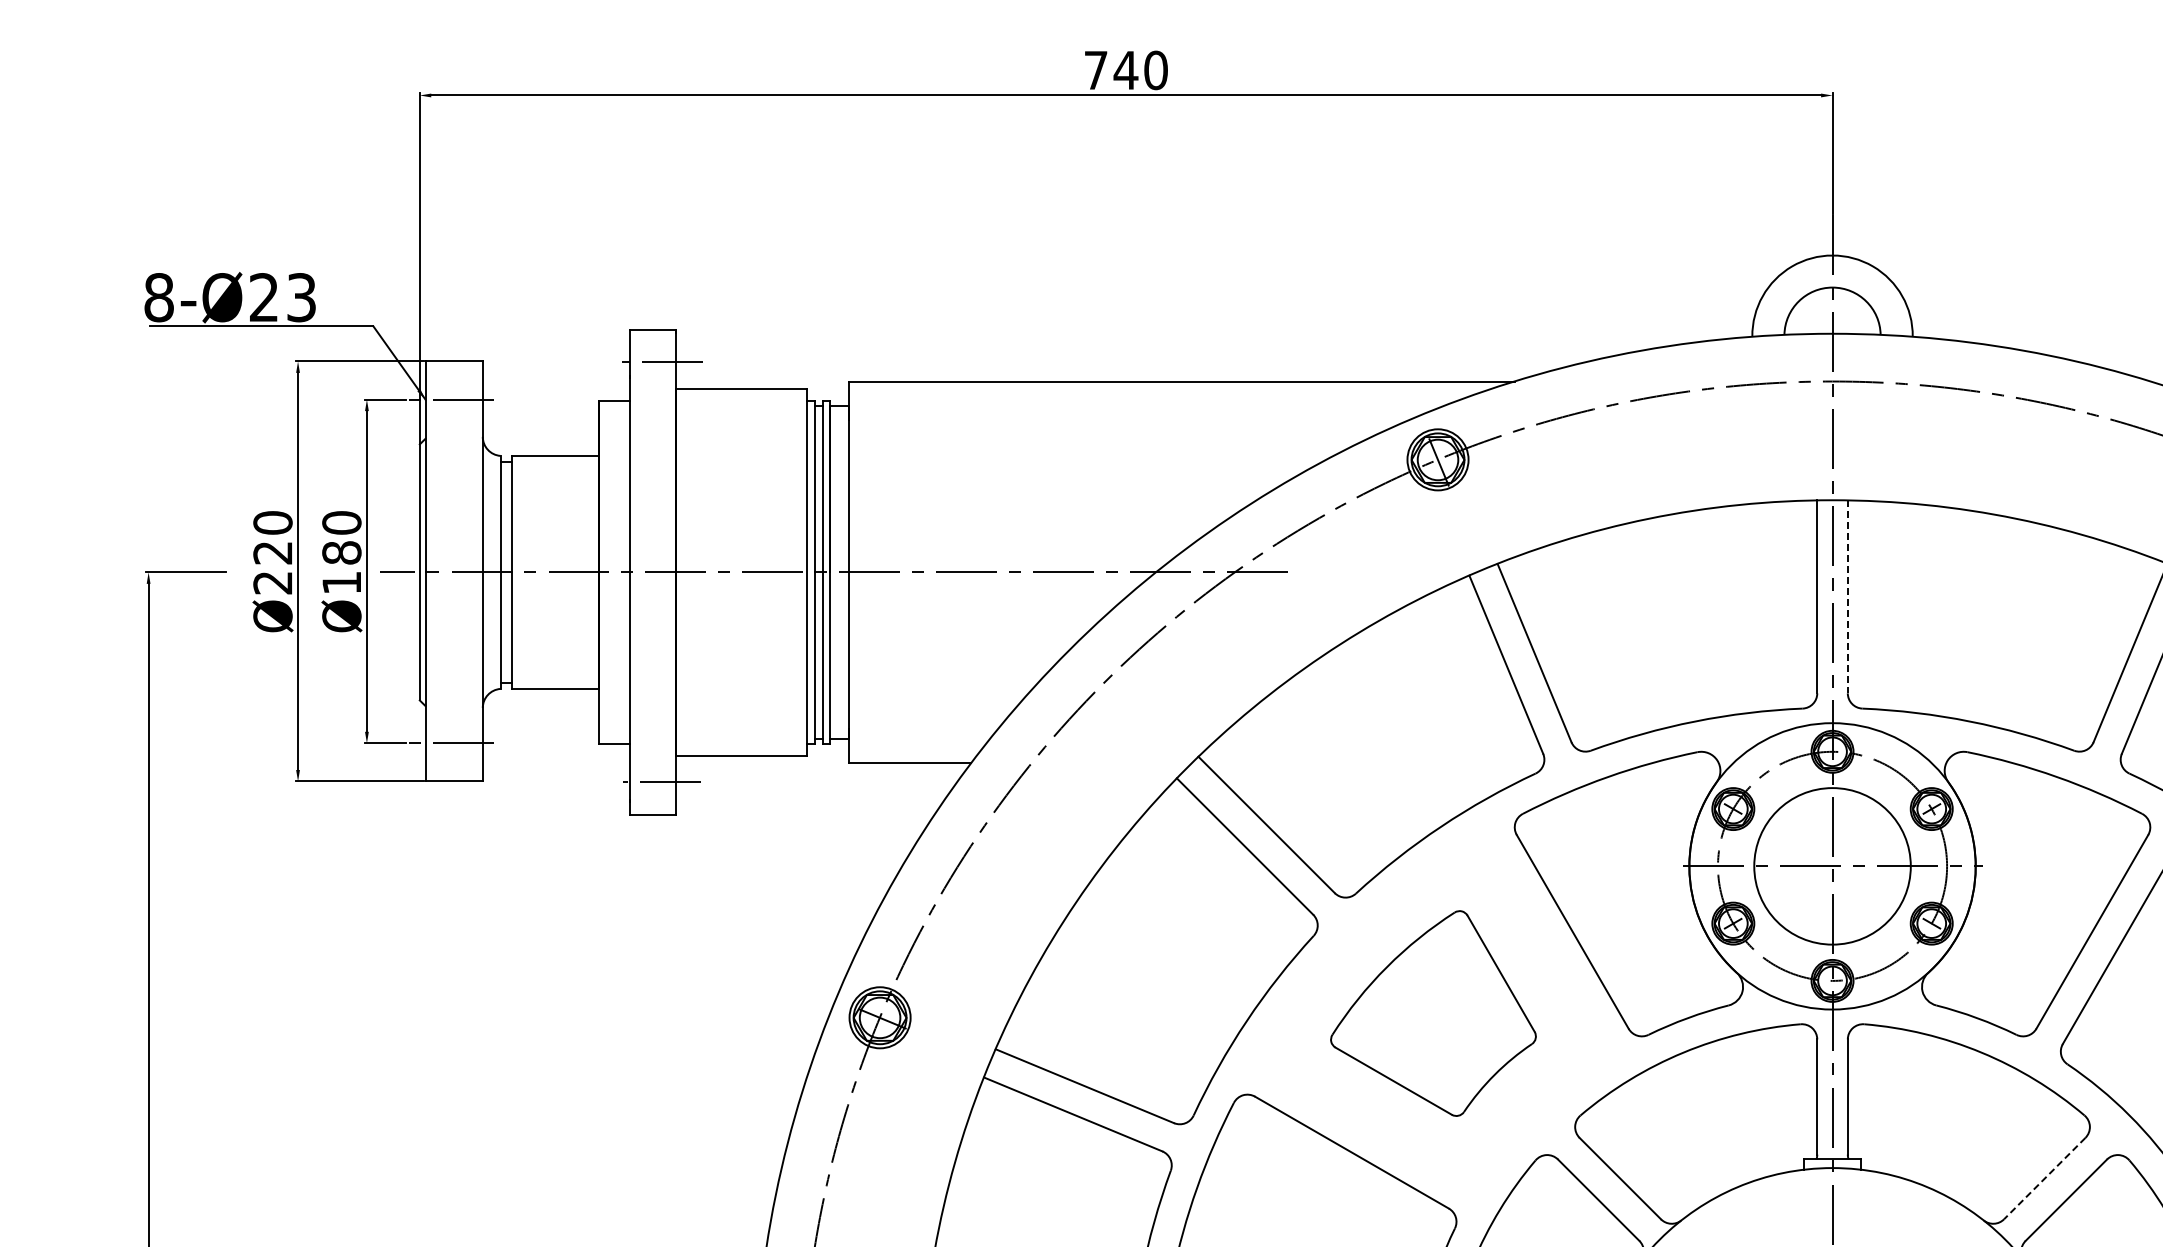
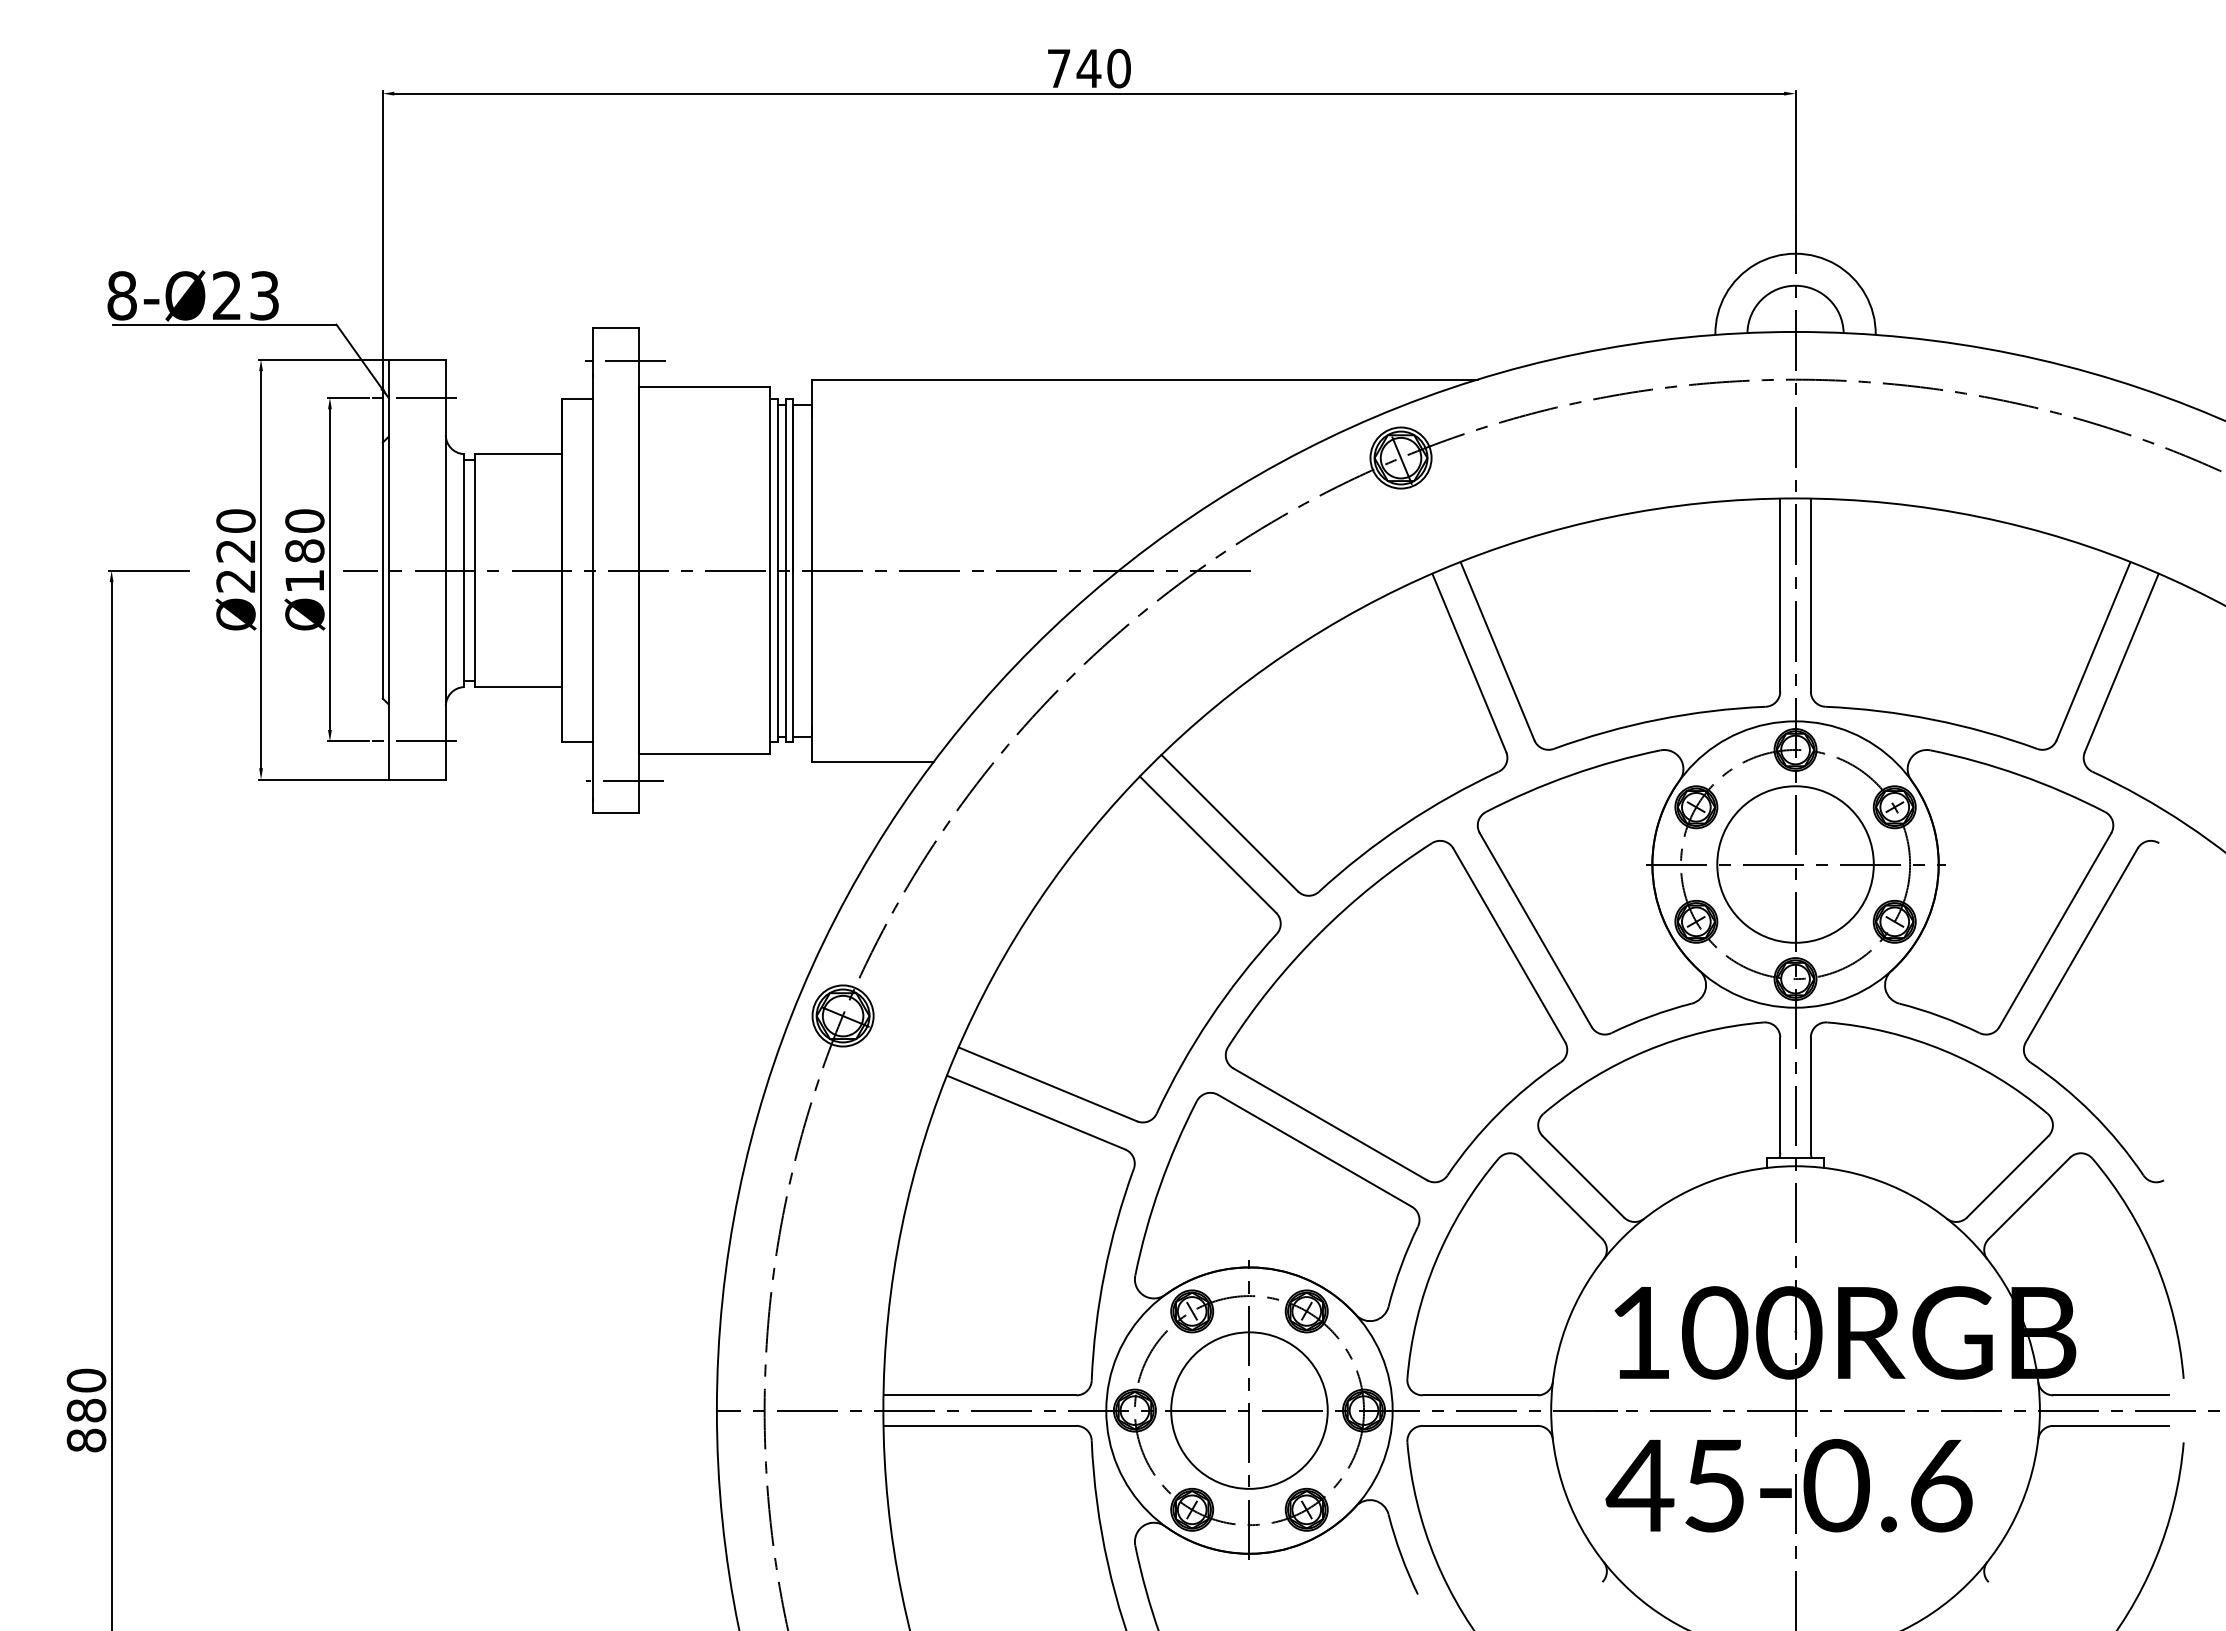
line: (1847, 597) -> (1810, 595), dashed -> solid
part: (1433, 1013) -> (1396, 1011), size x1.67
line: (2044, 1178) -> (2007, 1176), dashed -> solid

